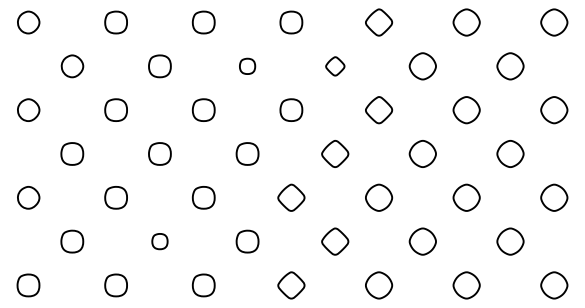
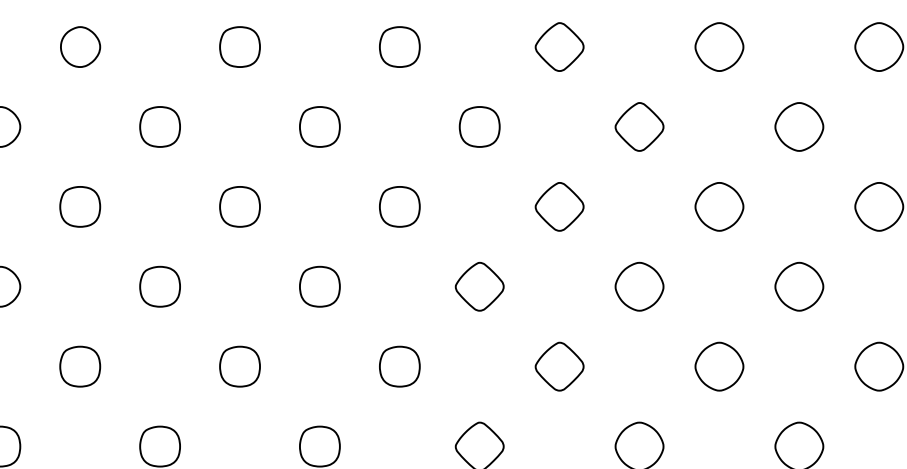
part: (247, 66) -> (399, 47), size x1.43
part: (335, 66) -> (560, 47), size x1.43
part: (159, 241) -> (239, 366), size x1.43

